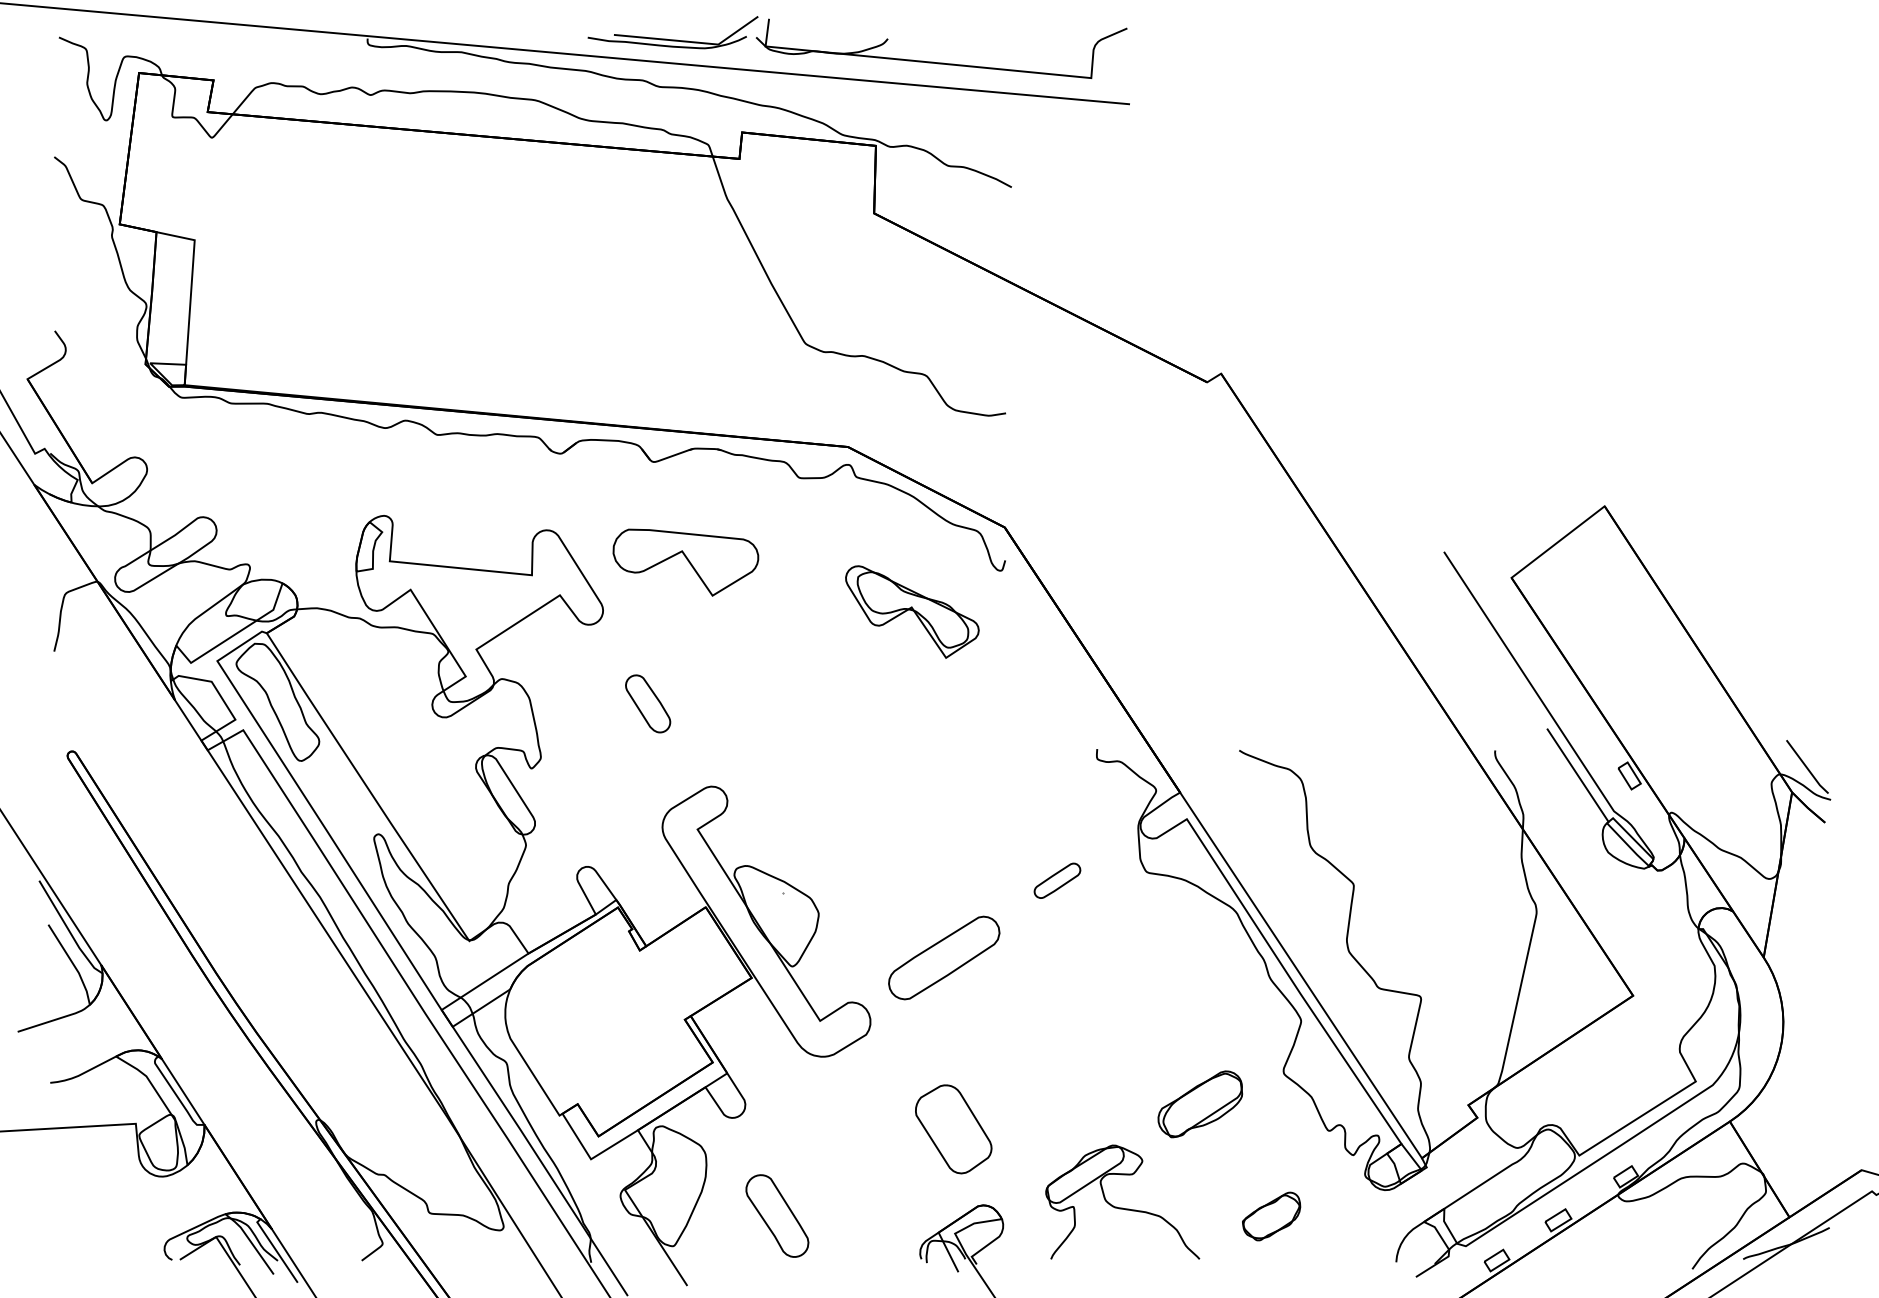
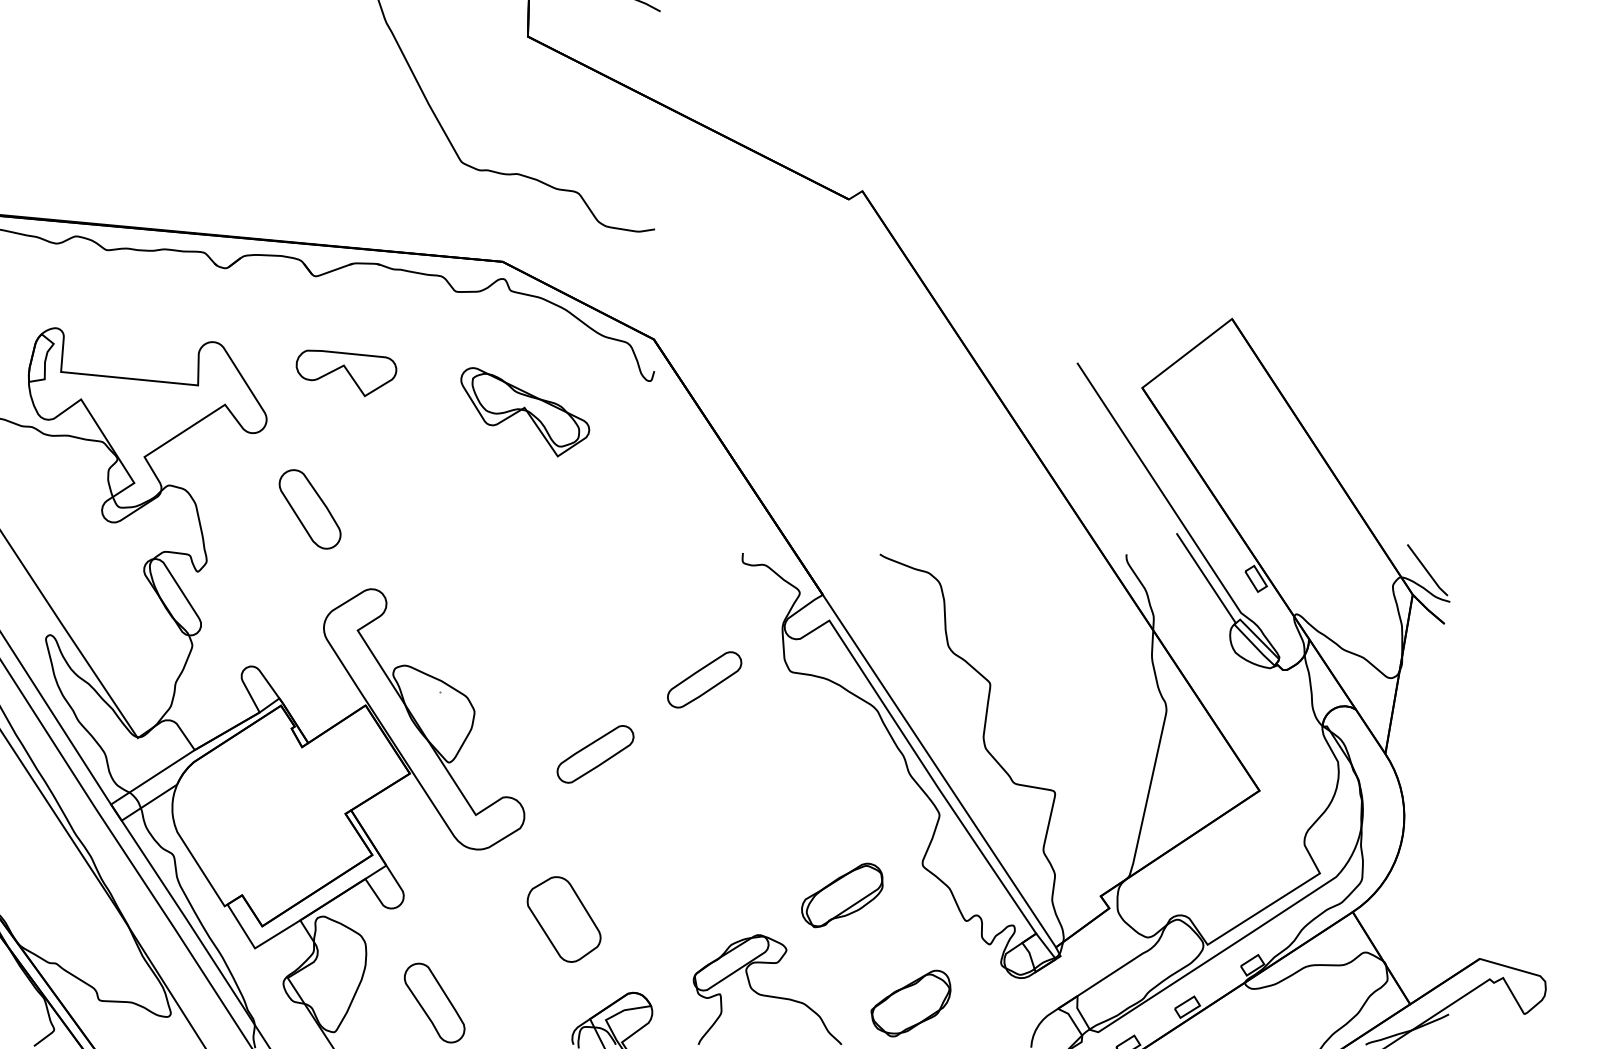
part: (685, 562) -> (346, 373), size x0.71
part: (912, 611) -> (525, 411), moved
part: (647, 703) -> (309, 509), size x1.43
part: (1057, 880) -> (704, 679), size x1.67
part: (944, 957) -> (595, 753), size x0.71
part: (953, 1129) -> (563, 919), moved
part: (1271, 1216) -> (910, 1003), size x1.43

